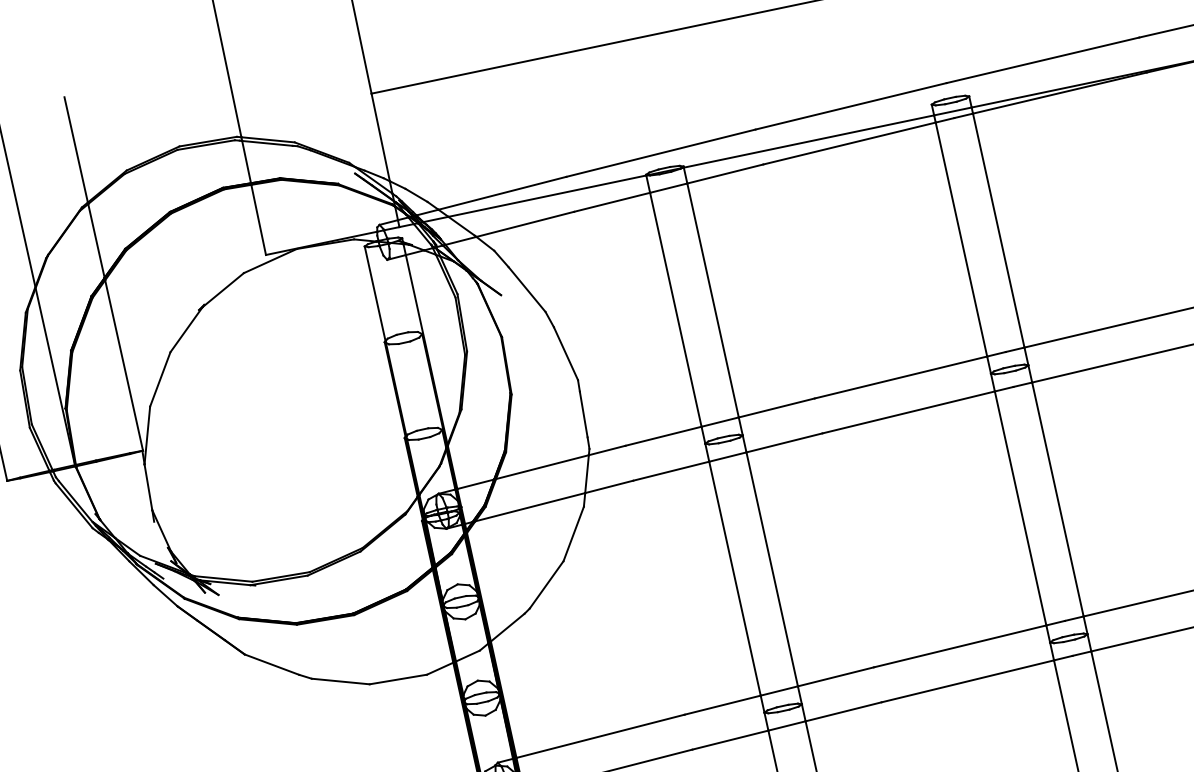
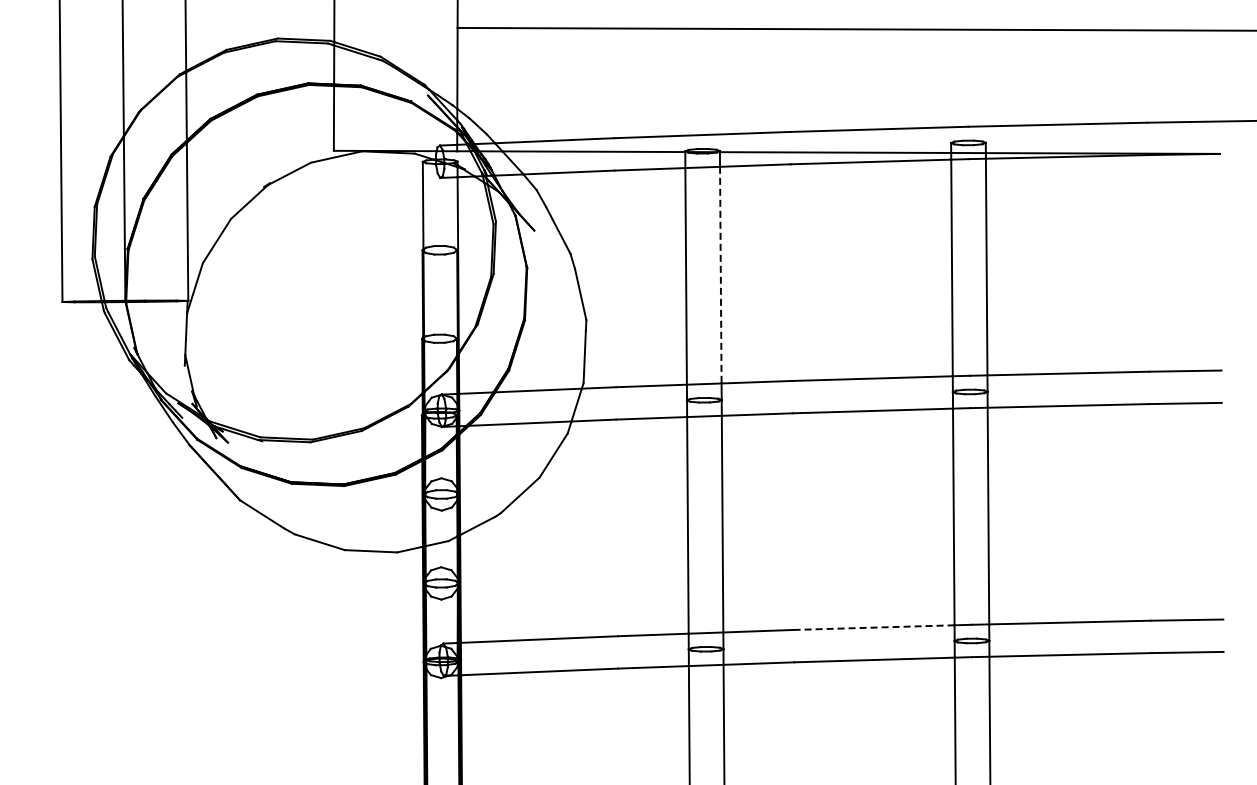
line: (712, 300) -> (720, 275), solid -> dashed
line: (959, 646) -> (873, 627), solid -> dashed

